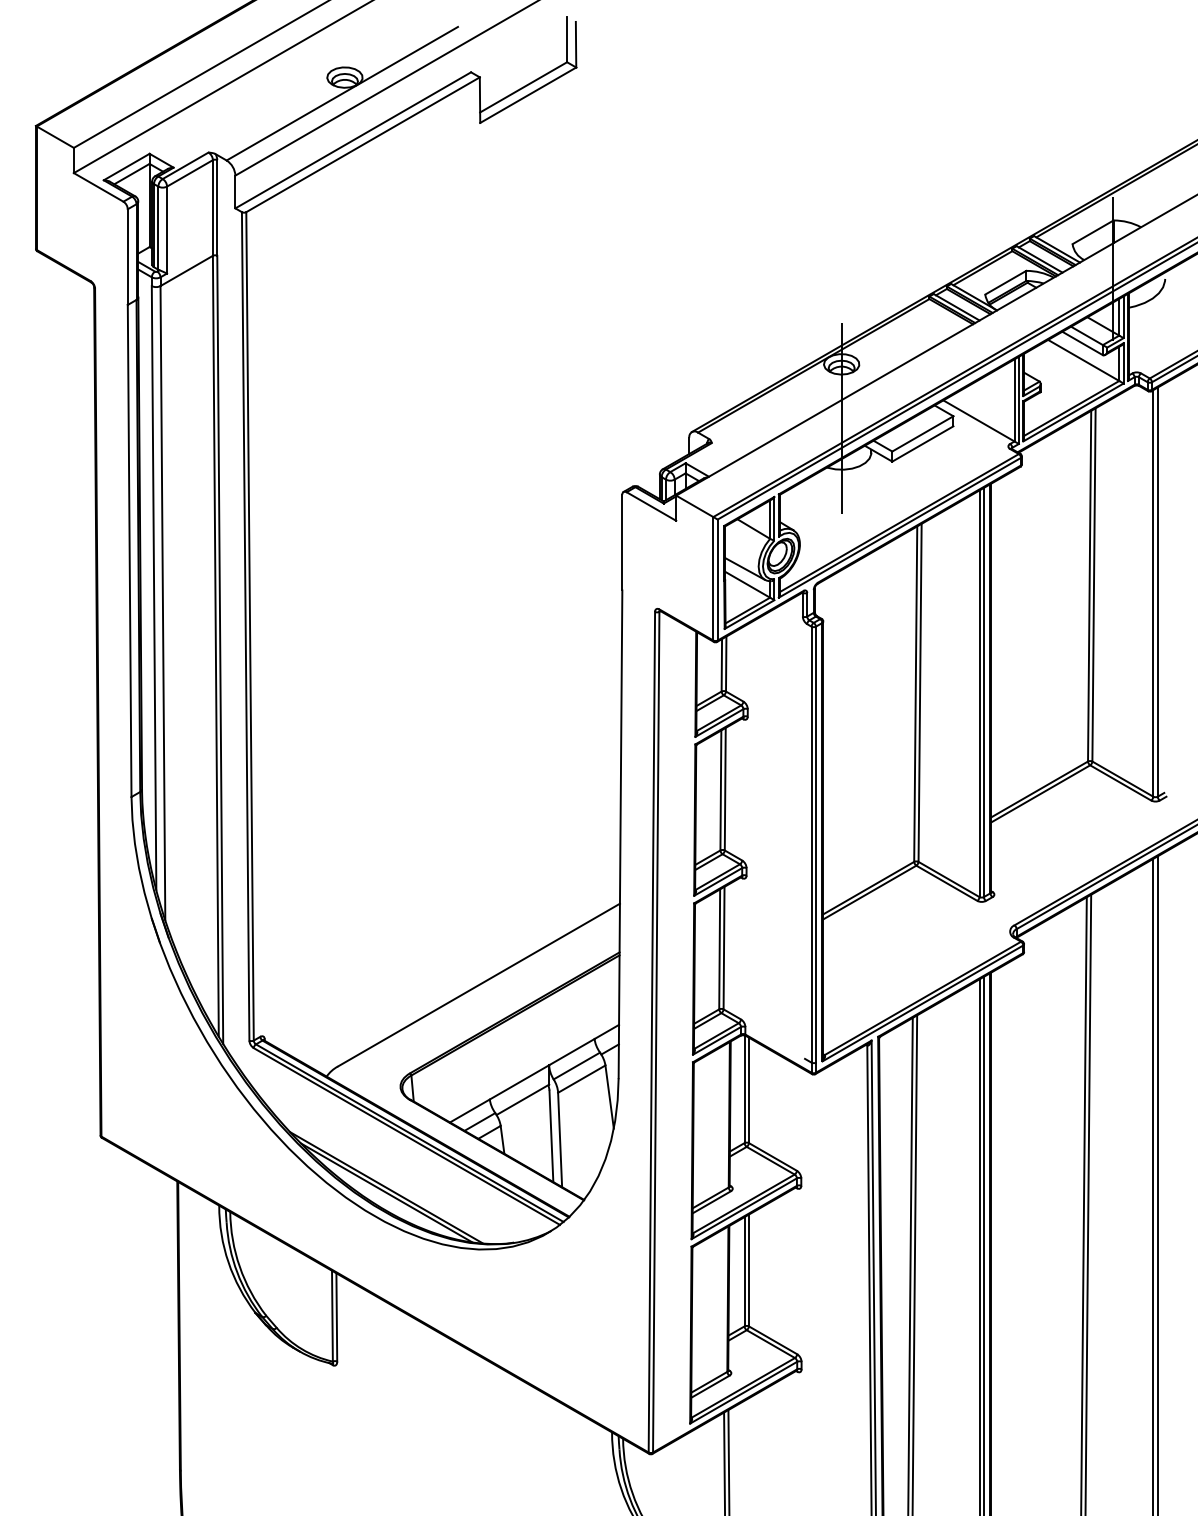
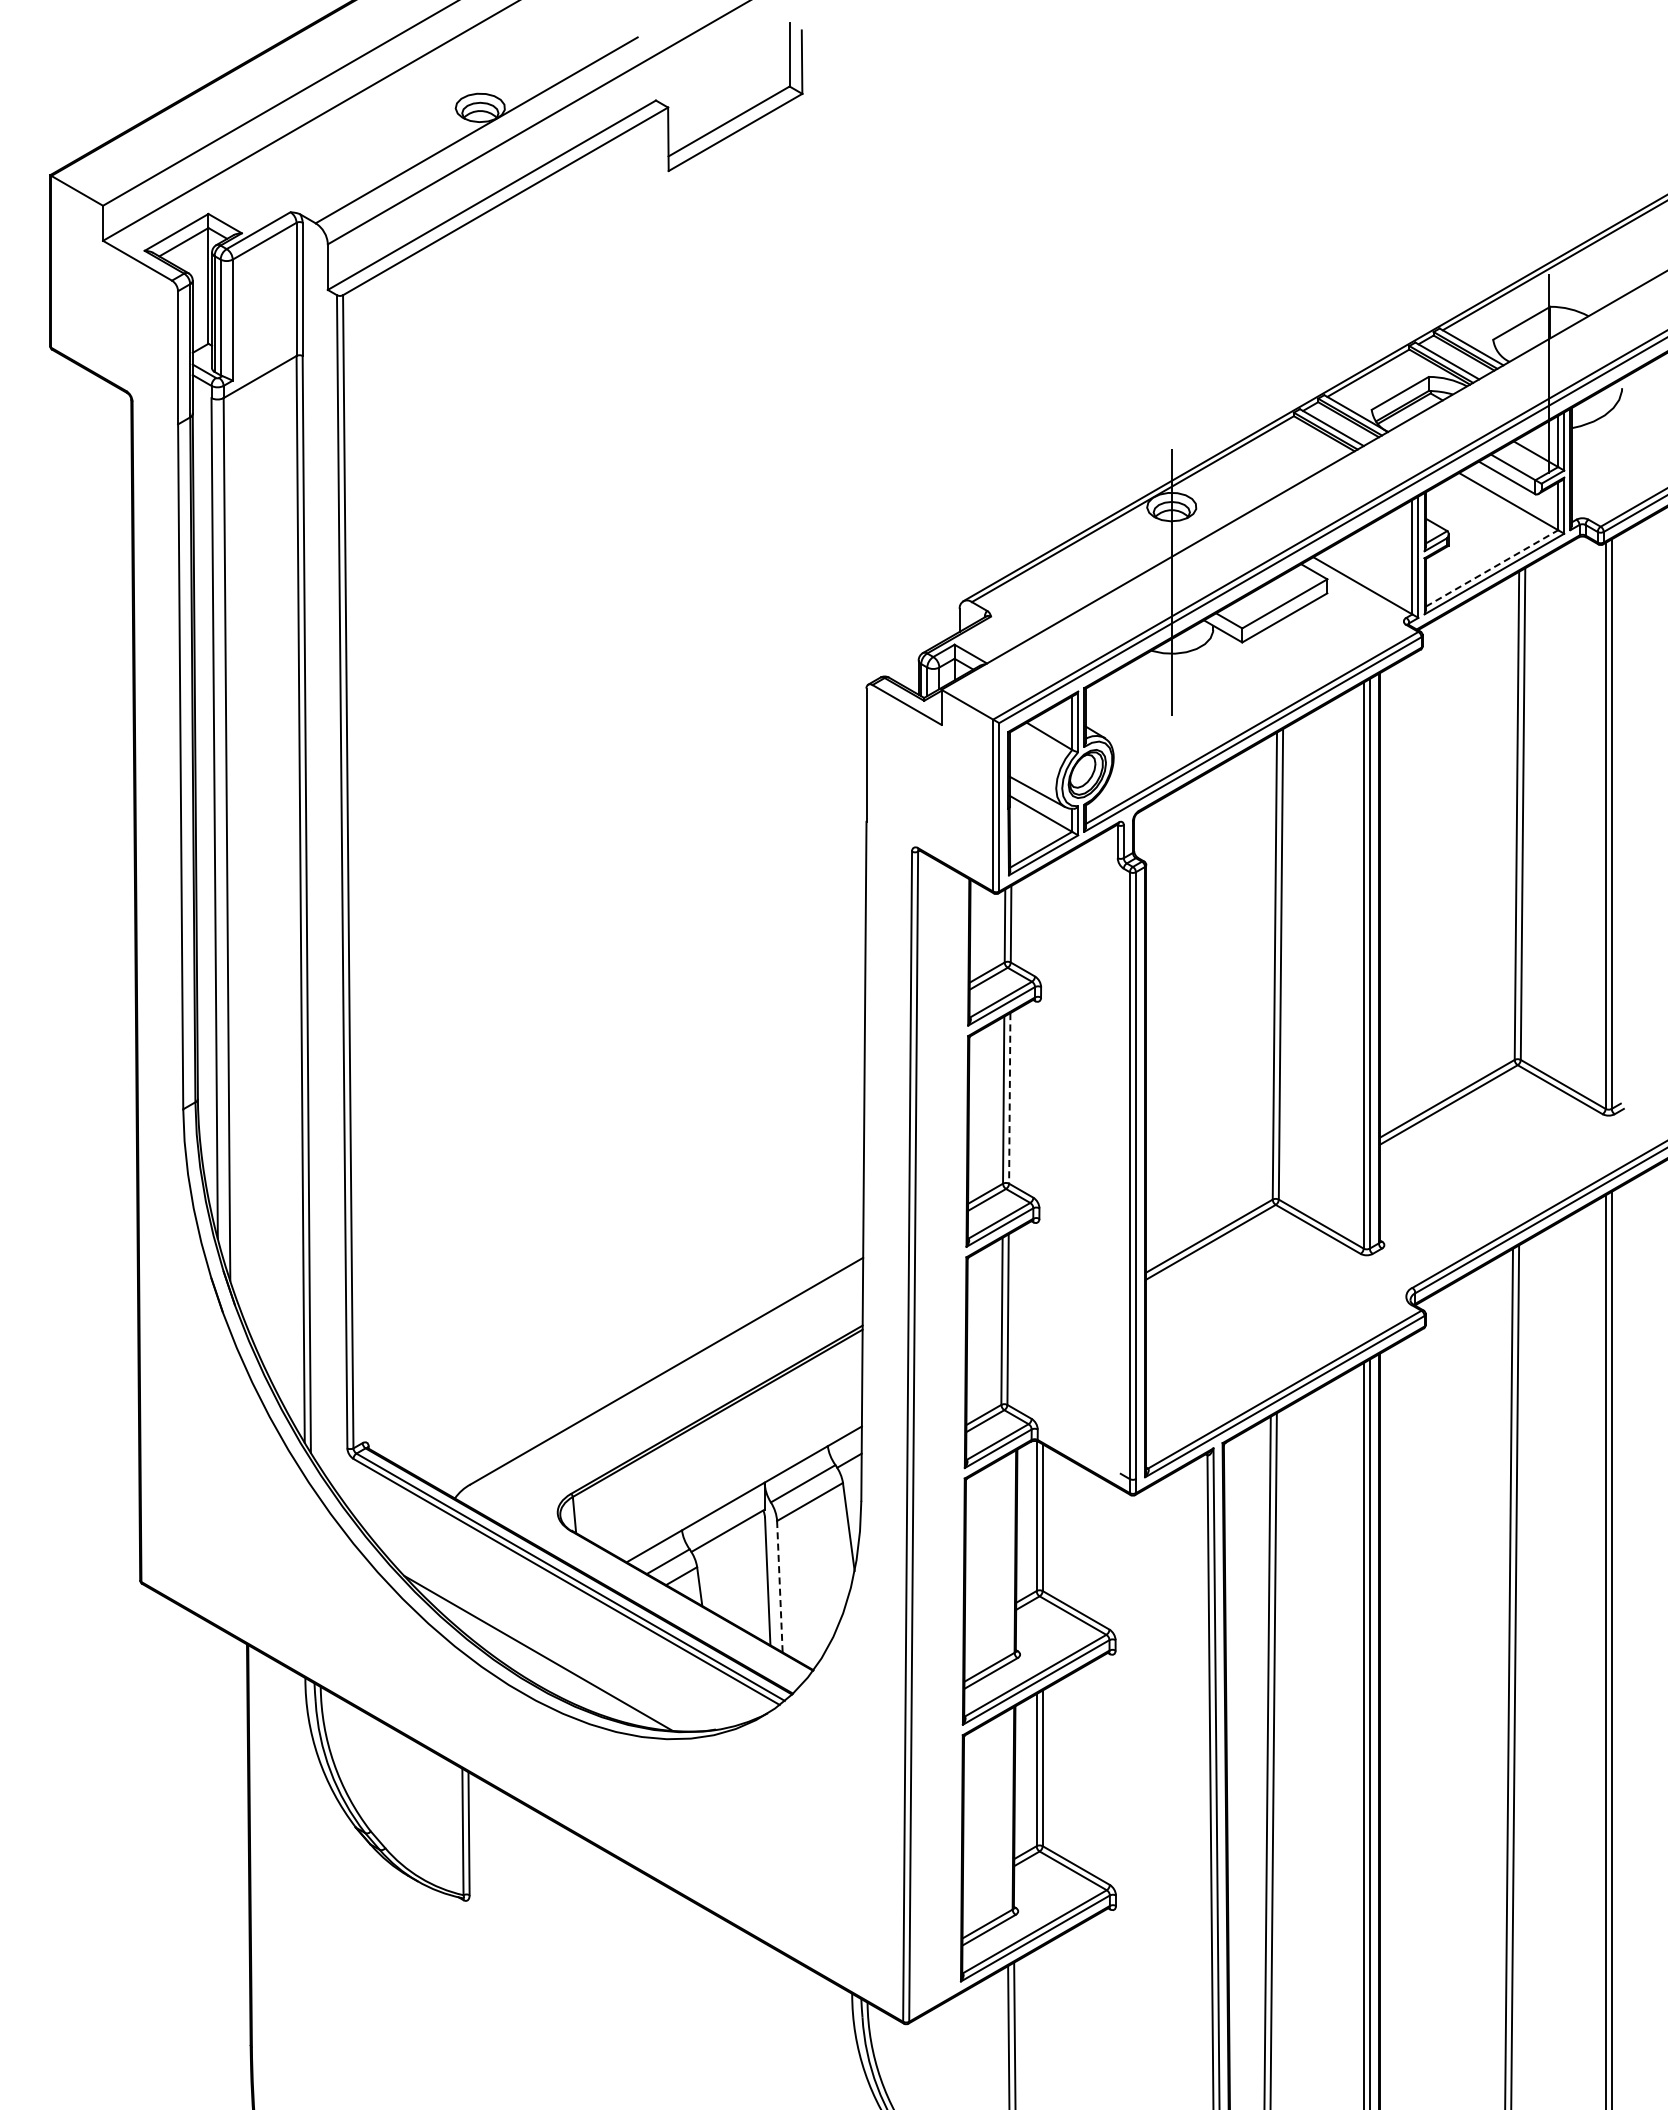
line: (1072, 408) -> (1492, 568), solid -> dashed
line: (725, 789) -> (1009, 1098), solid -> dashed
line: (559, 1139) -> (779, 1586), solid -> dashed
line: (386, 1192) -> (538, 1660), removed

